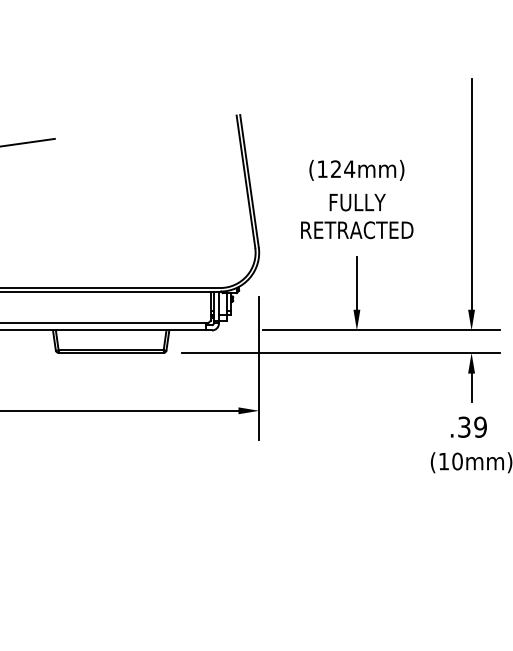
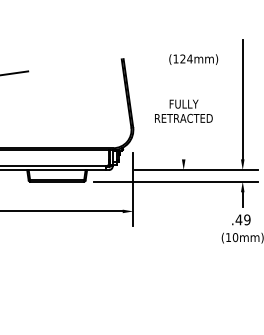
text: (356, 170) -> (193, 59), moved
line: (356, 282) -> (183, 145), removed
text: (463, 426) -> (238, 219), .39 -> .49

